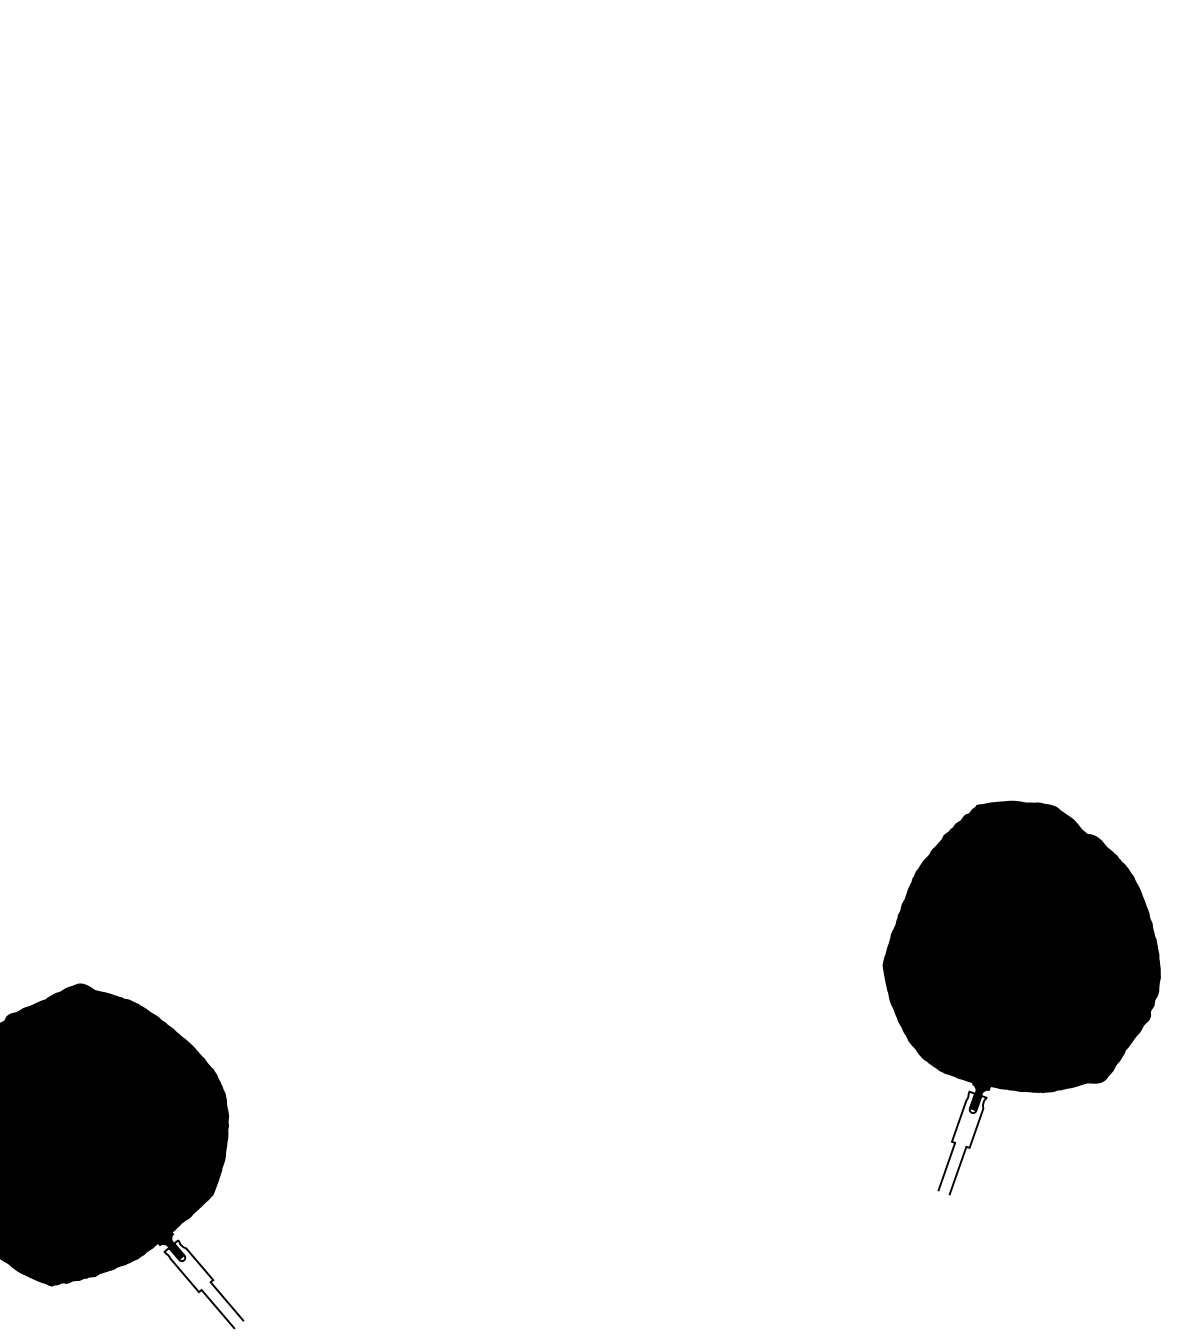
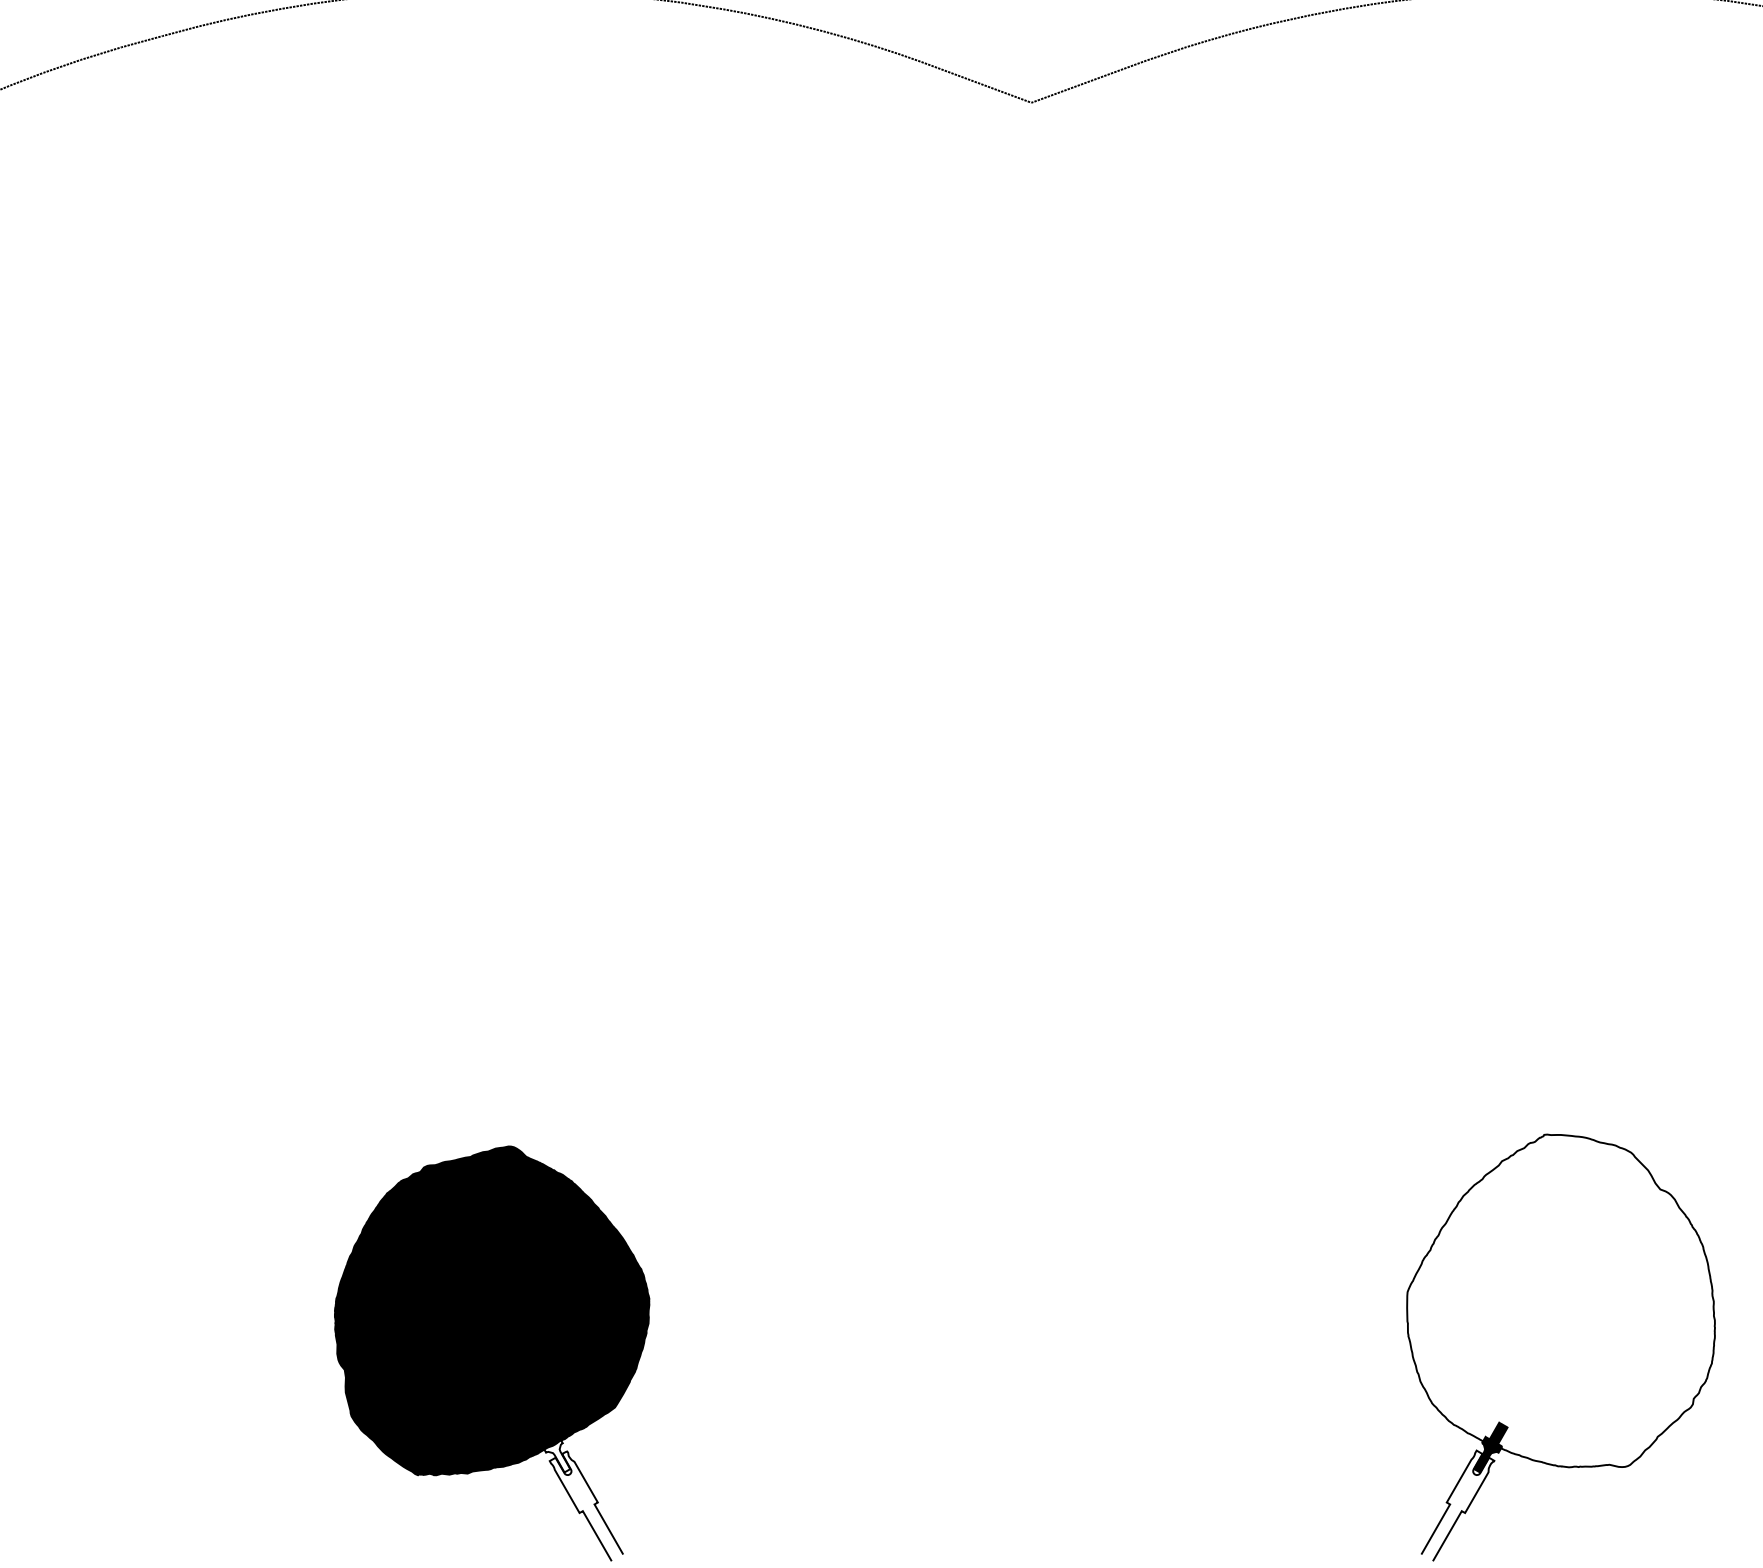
fill: (1018, 947) -> (1561, 1300), removed
fill: (165, 1239) -> (553, 1447), removed

